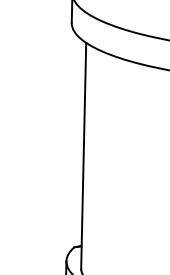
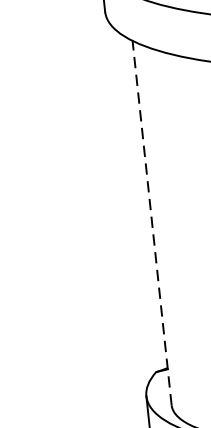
line: (83, 155) -> (151, 222), solid -> dashed

